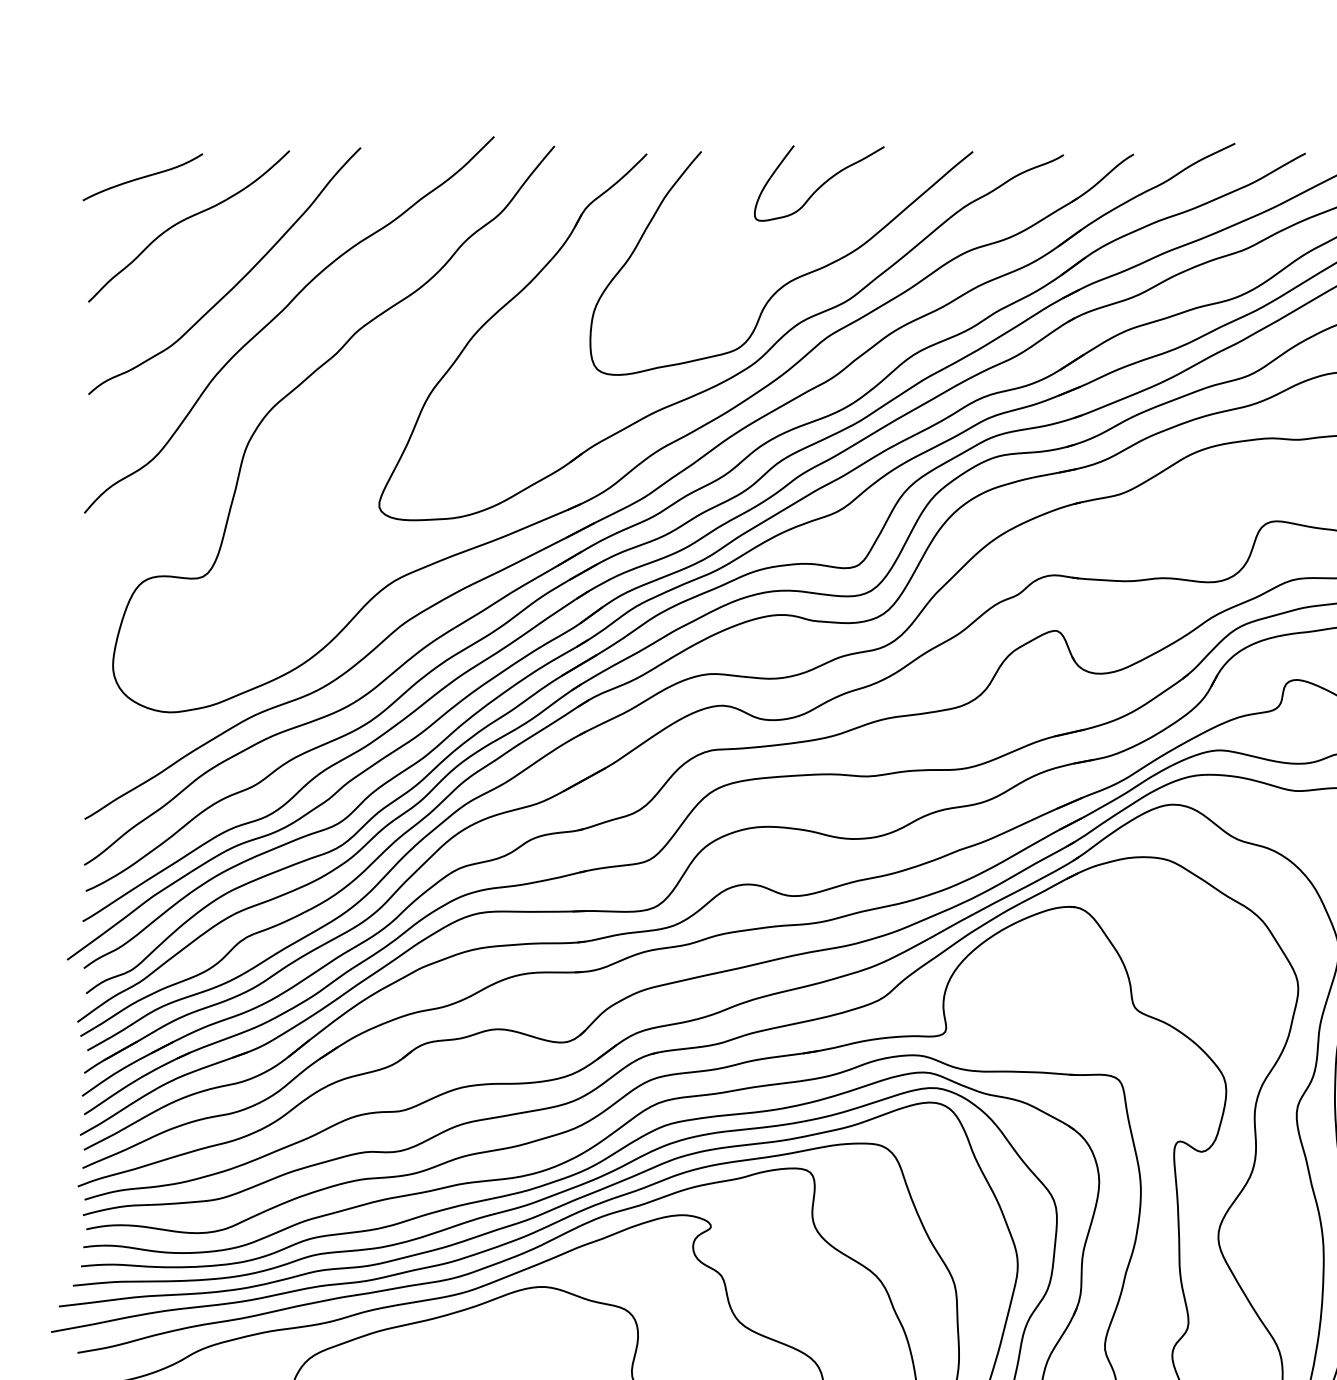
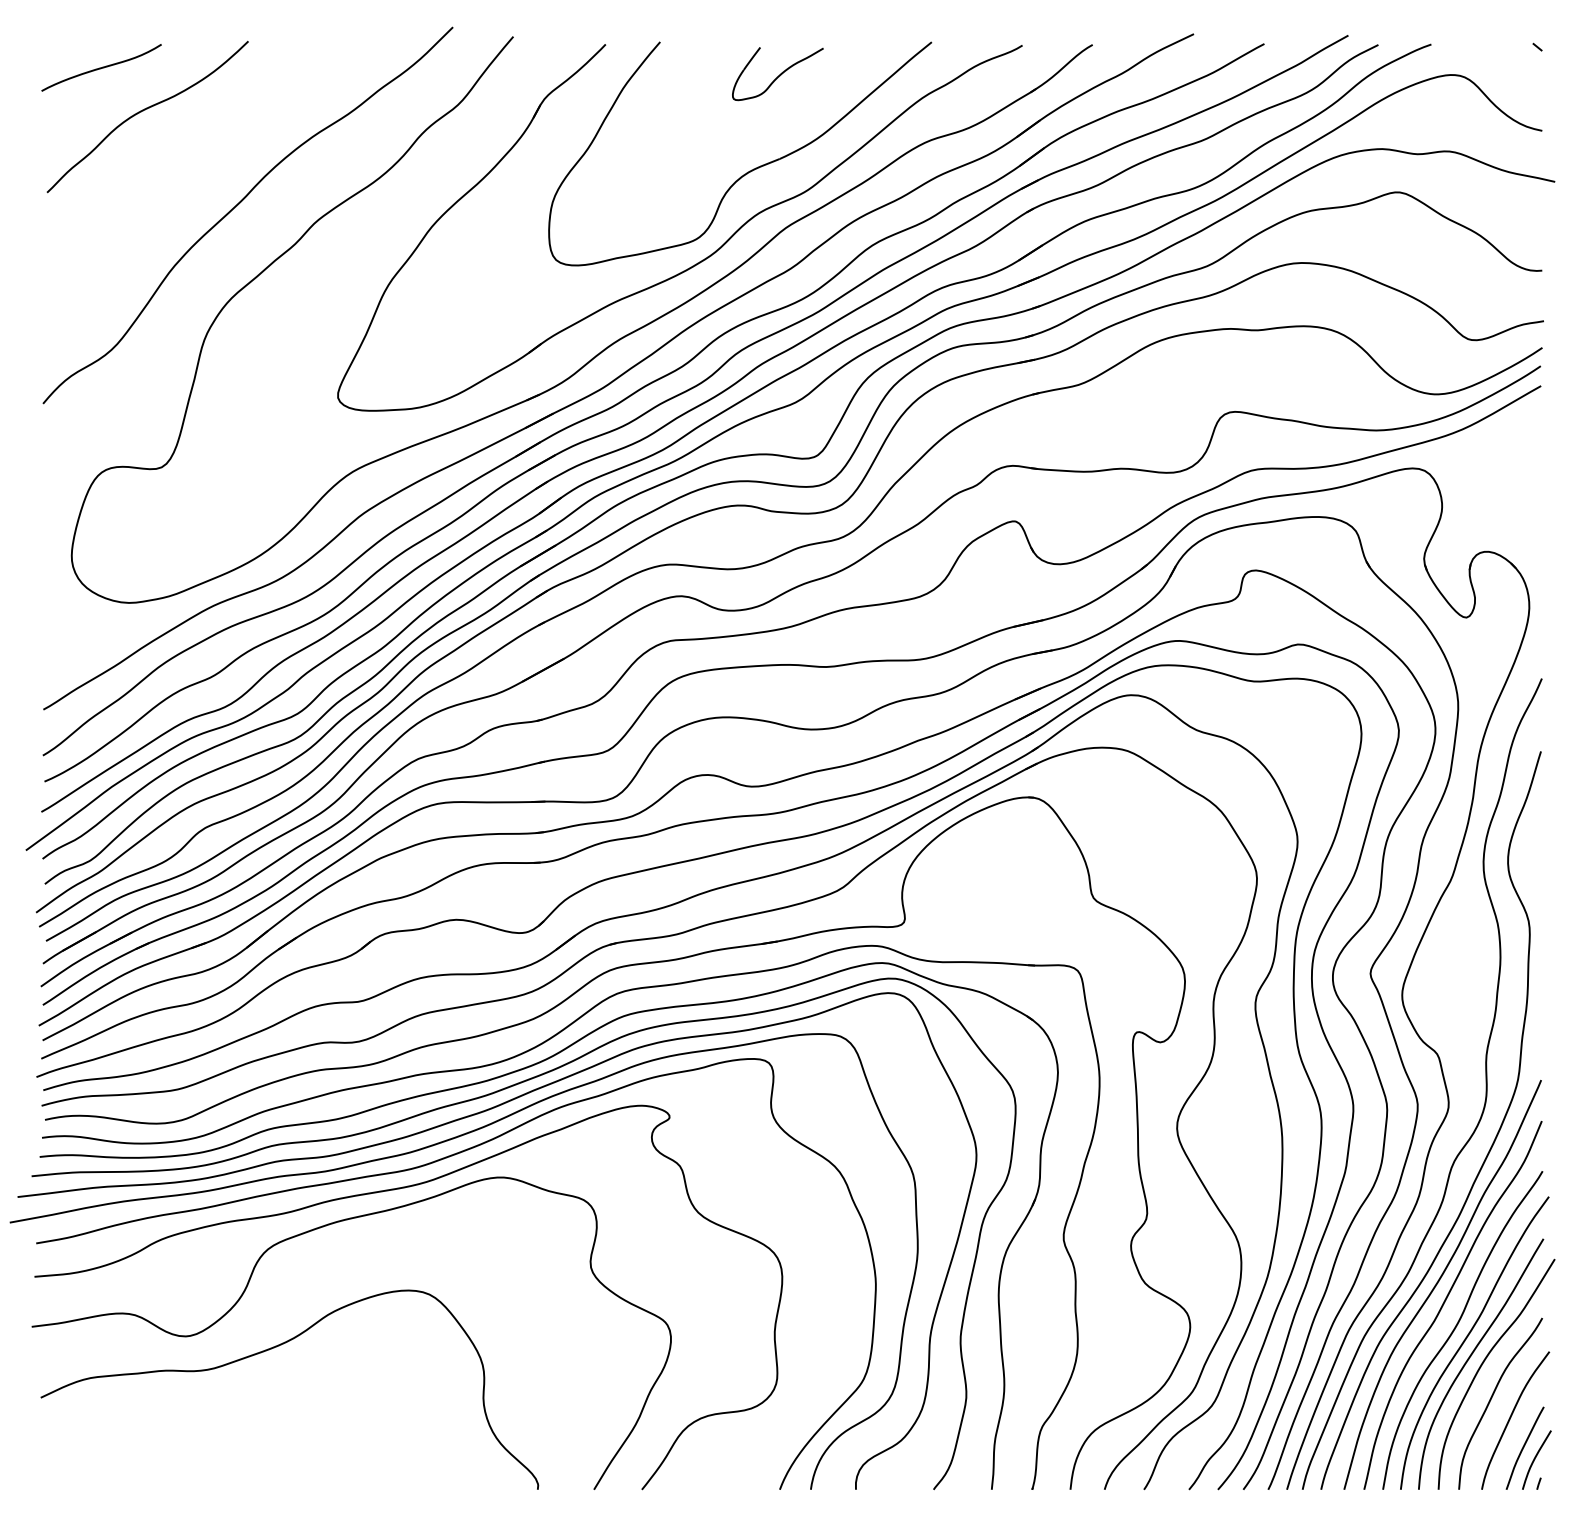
part: (818, 182) -> (777, 73), size x0.7
curve: (236, 282) -> (195, 173), removed

